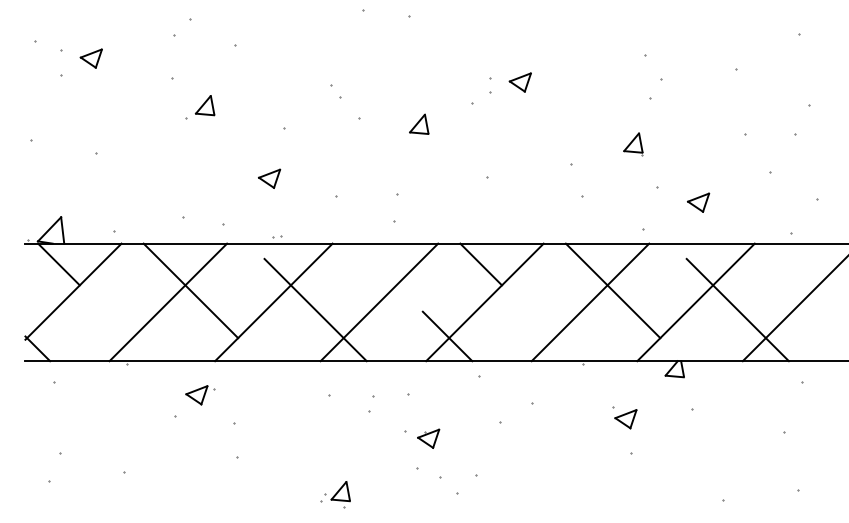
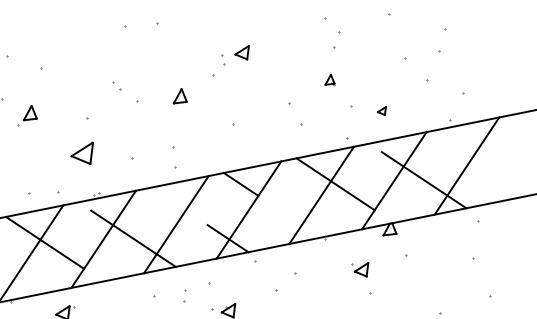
part: (633, 144) -> (329, 80), size x0.7
part: (269, 178) -> (83, 154), size x1.6
part: (698, 202) -> (382, 111), size x0.6

